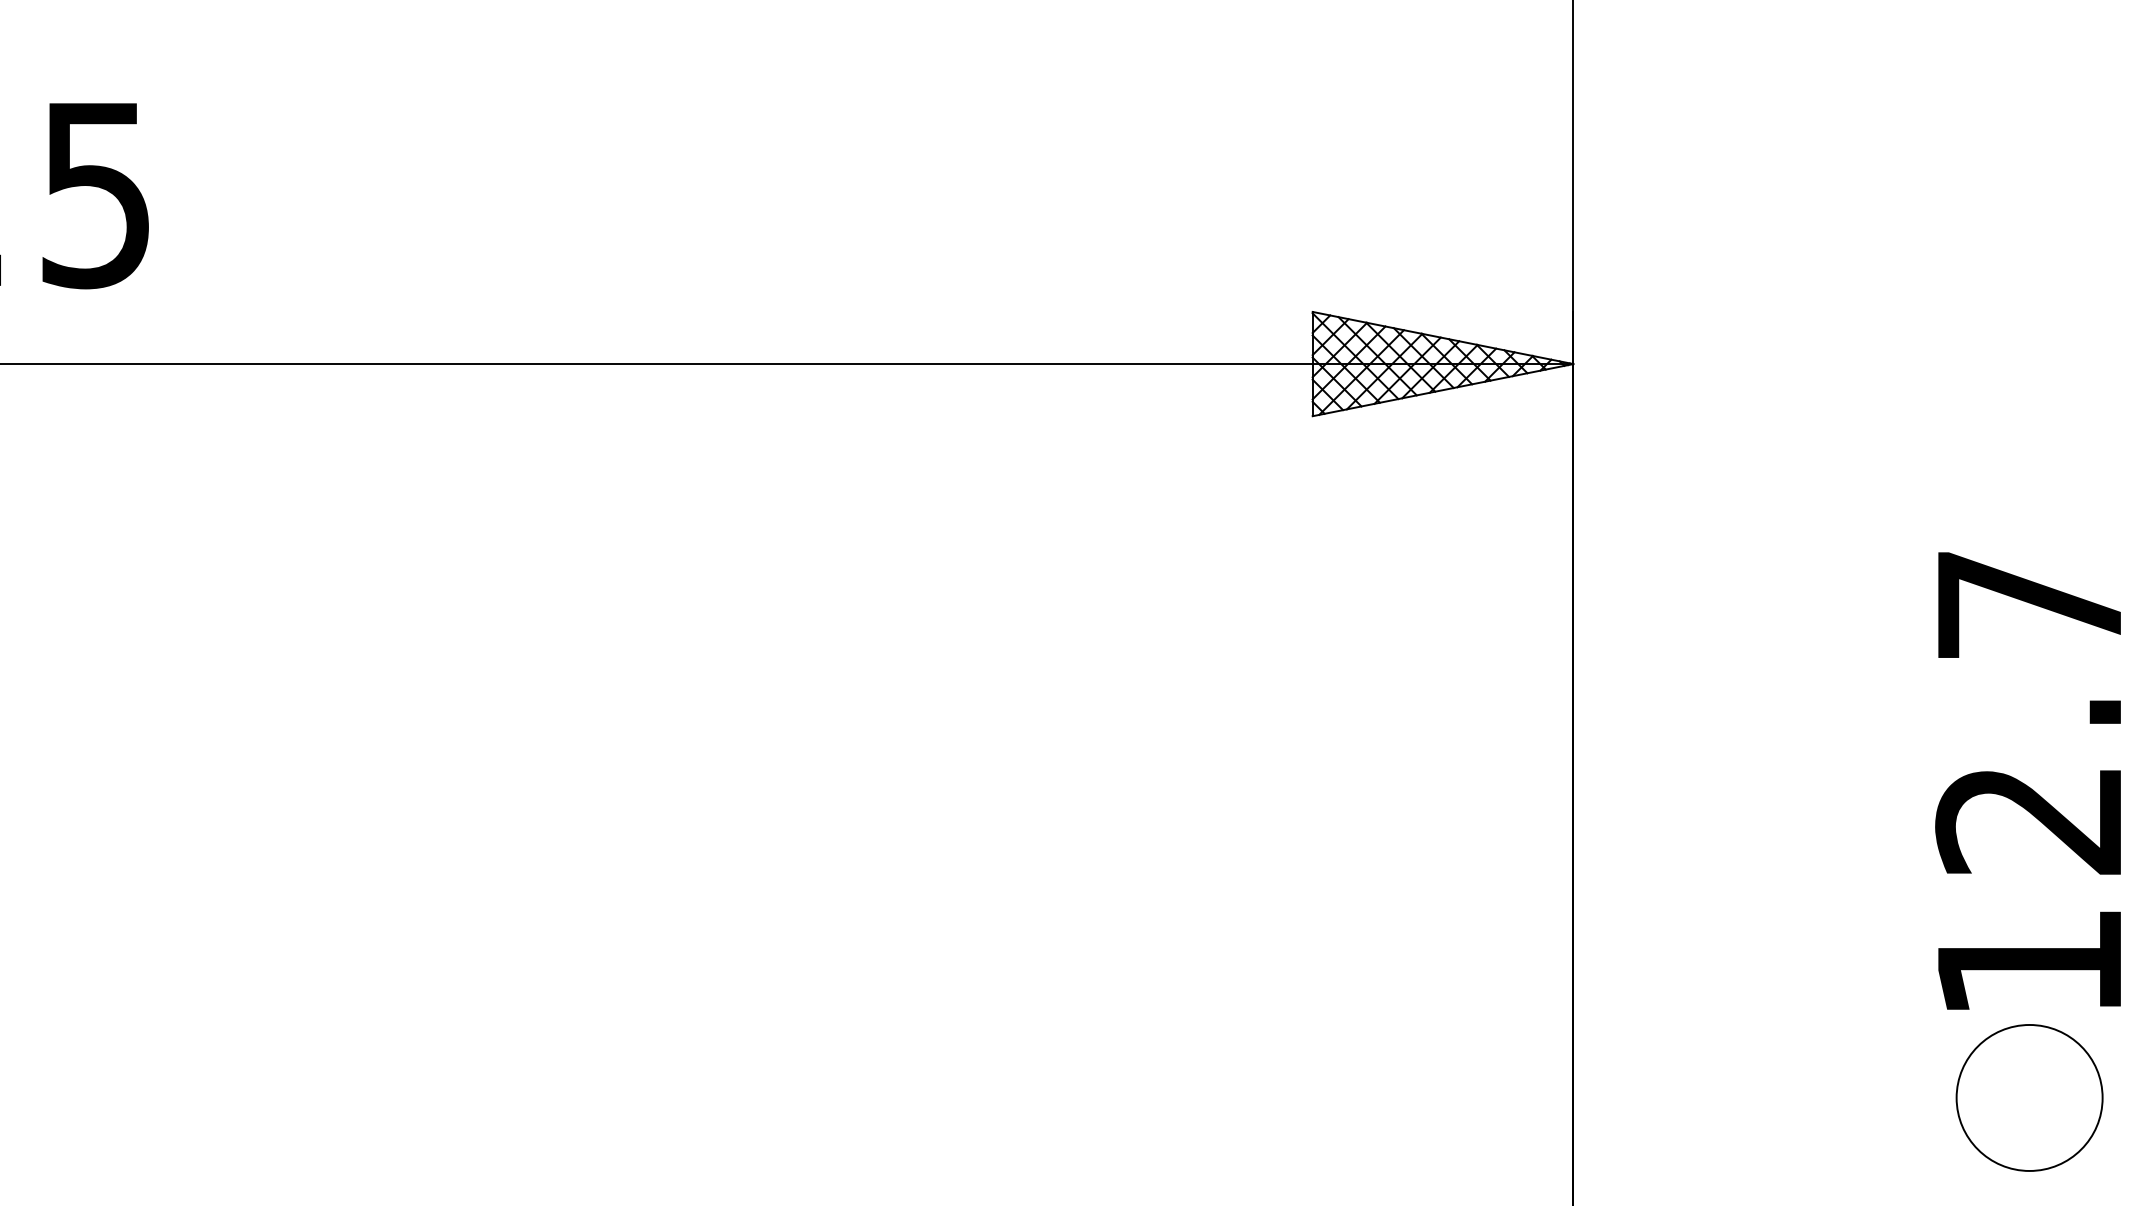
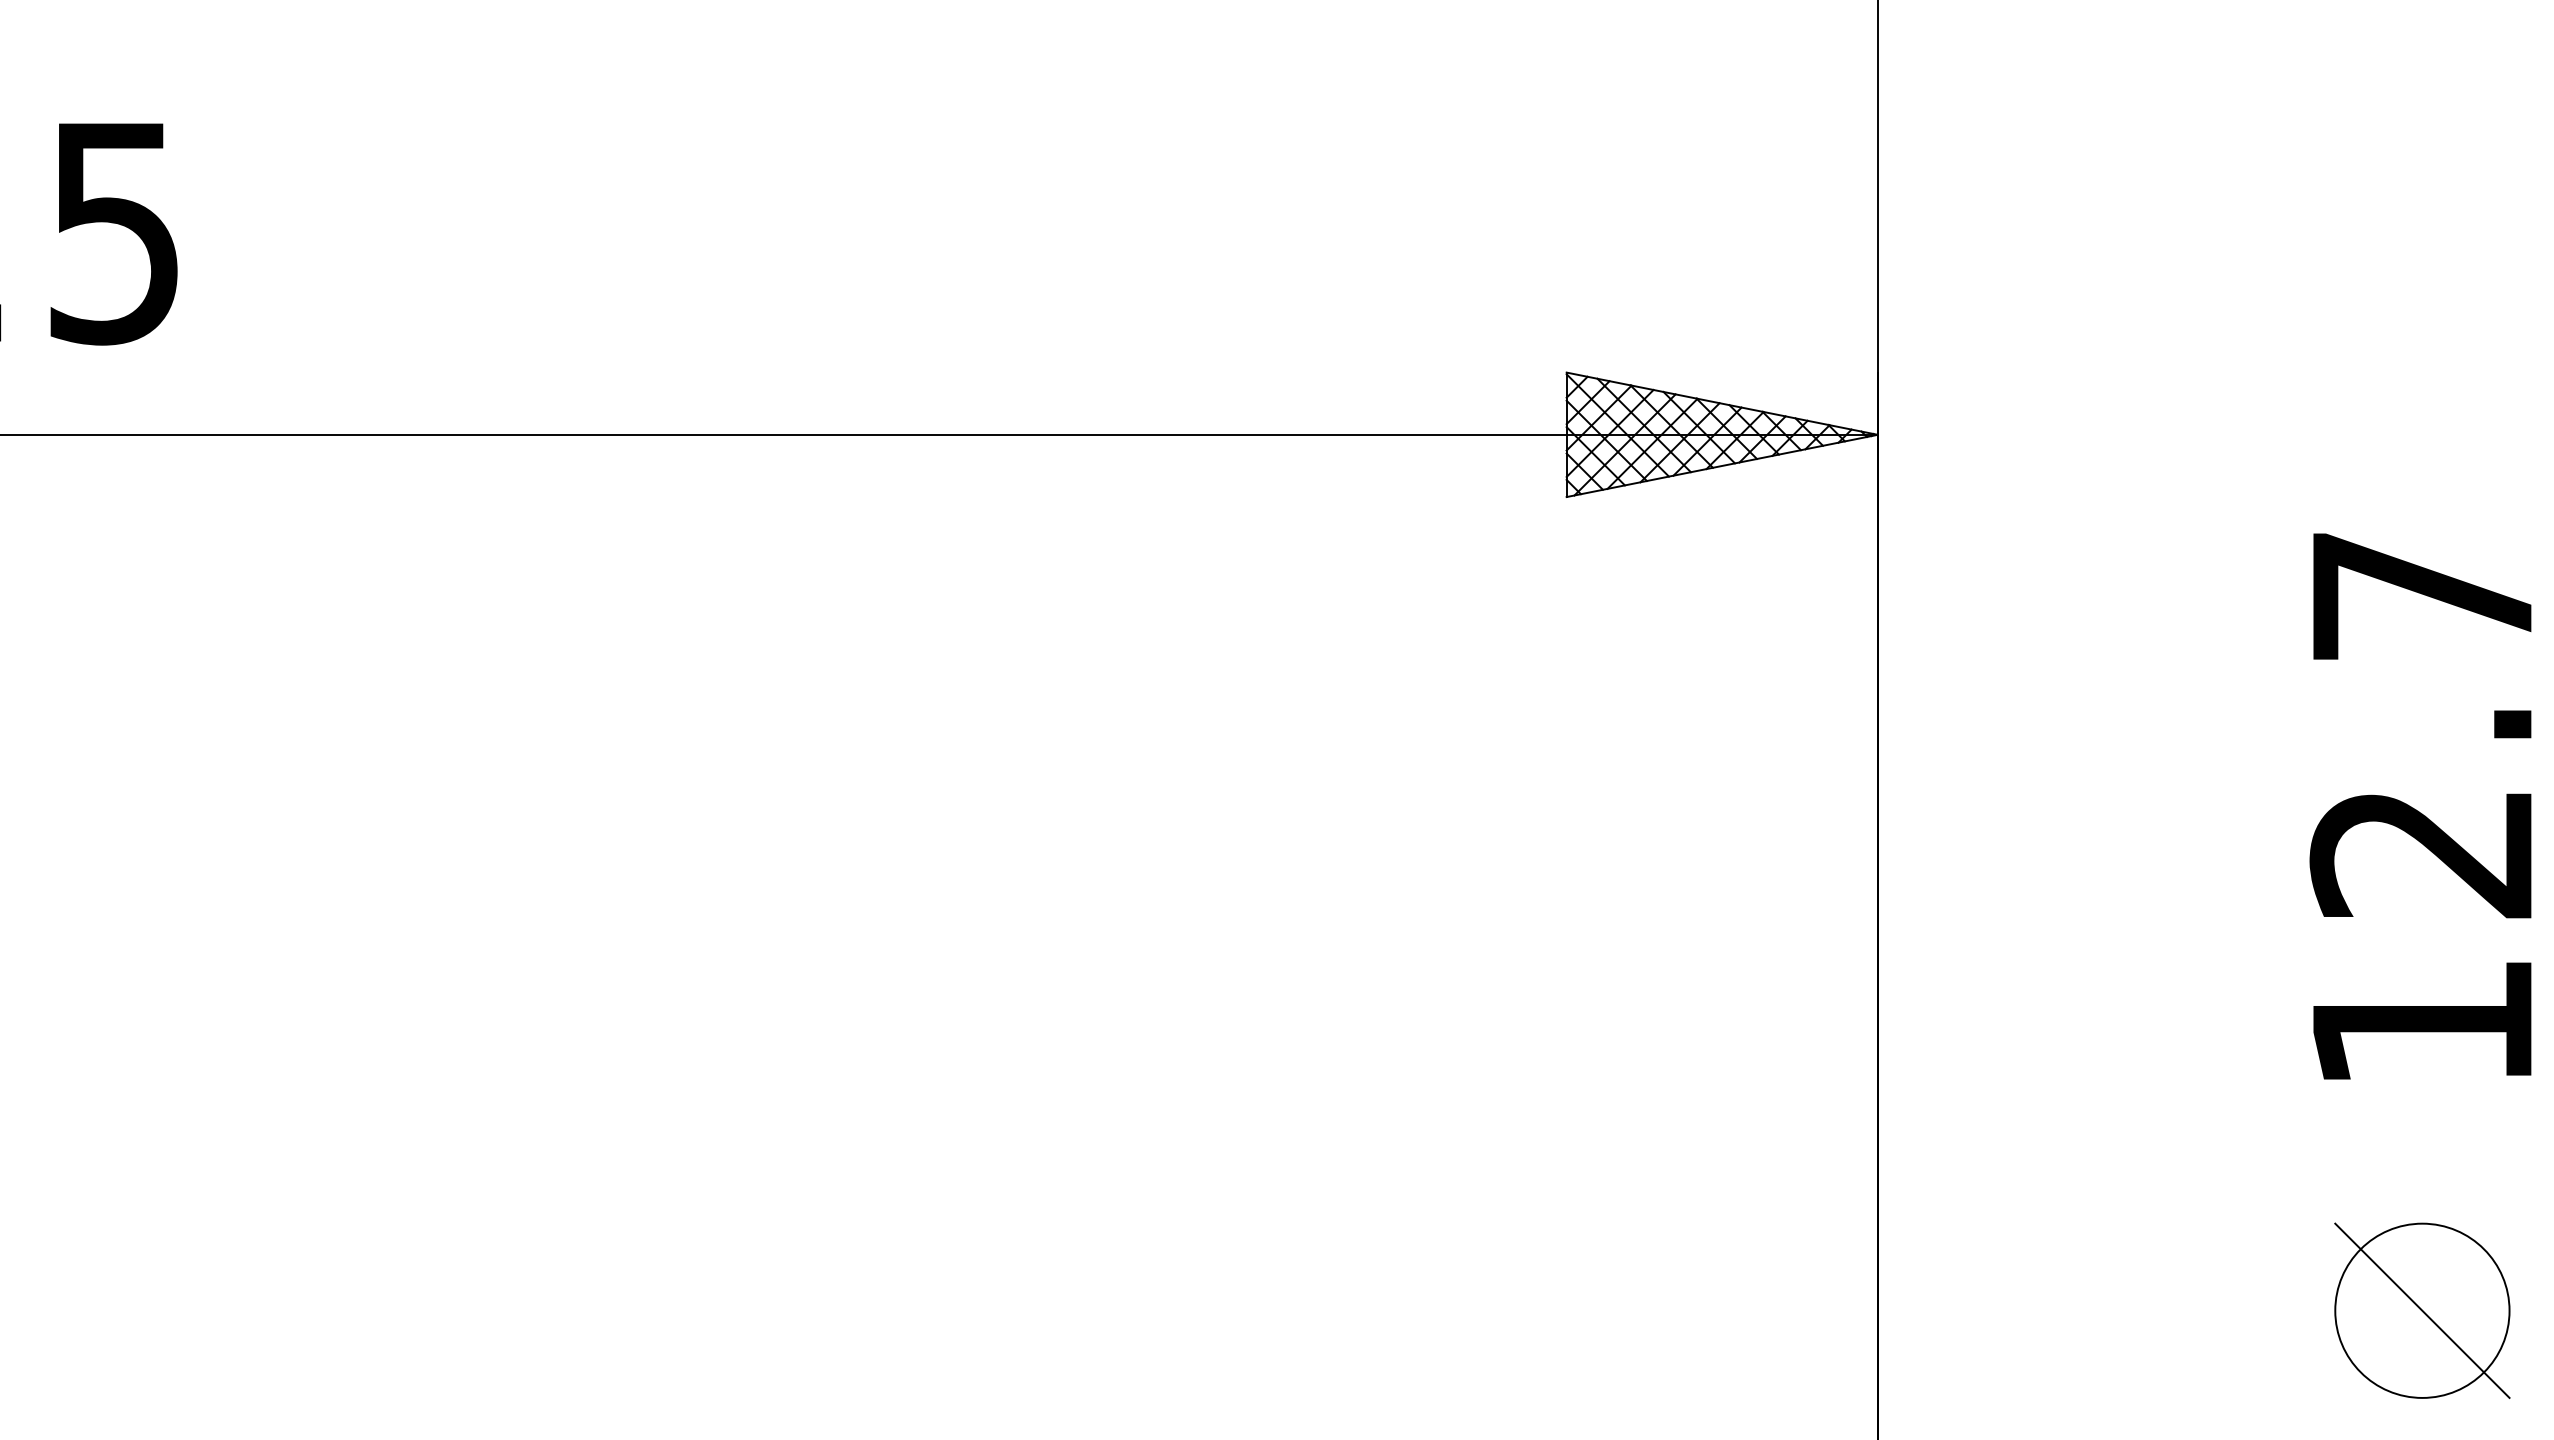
text: (2028, 781) -> (2420, 806), moved
line: (2029, 1097) -> (2422, 1310), added

